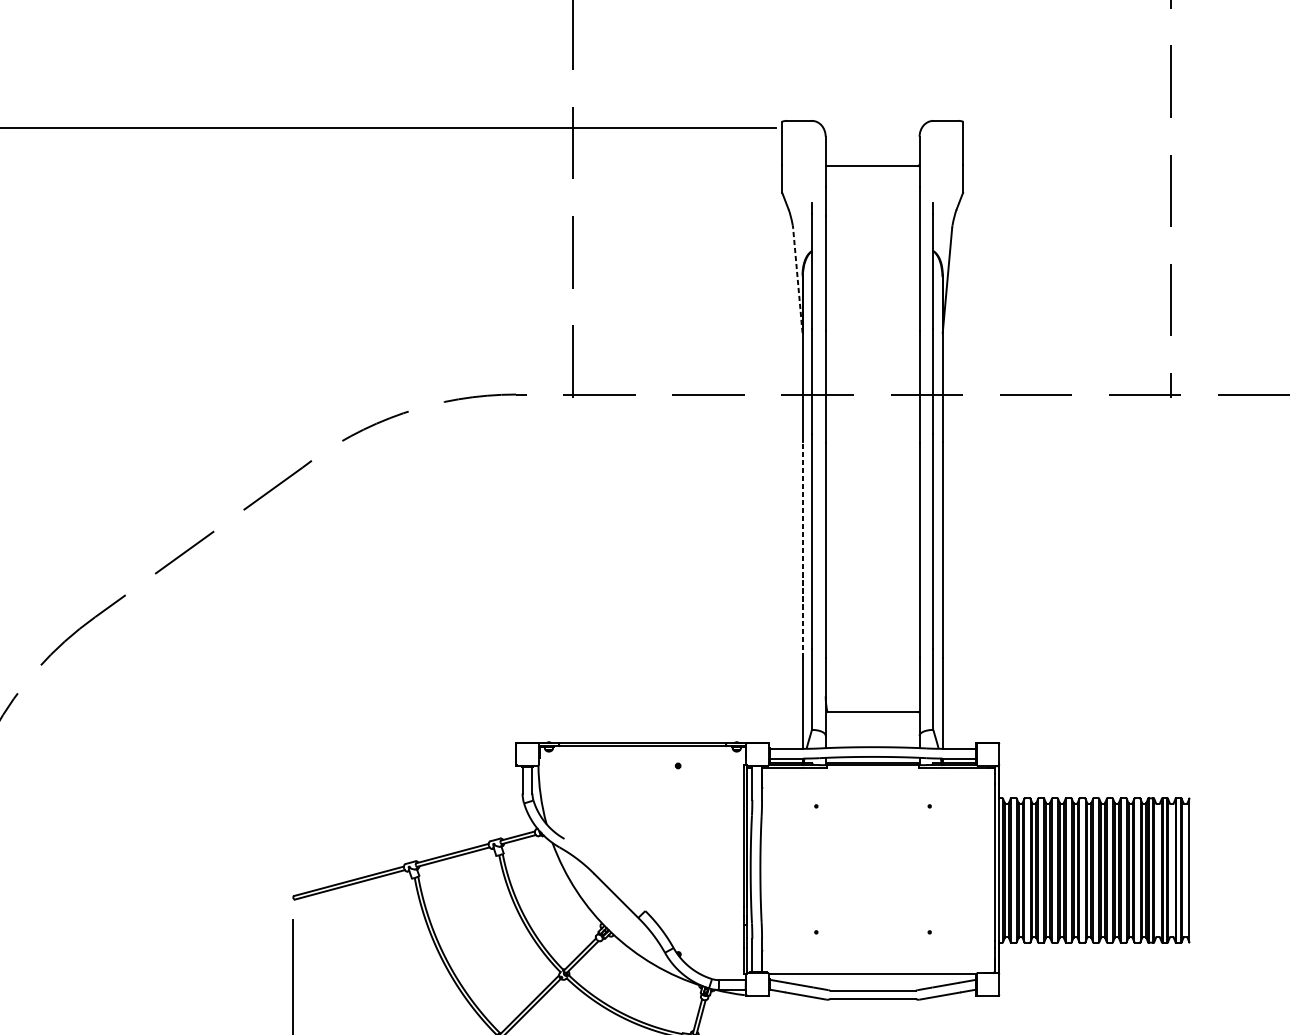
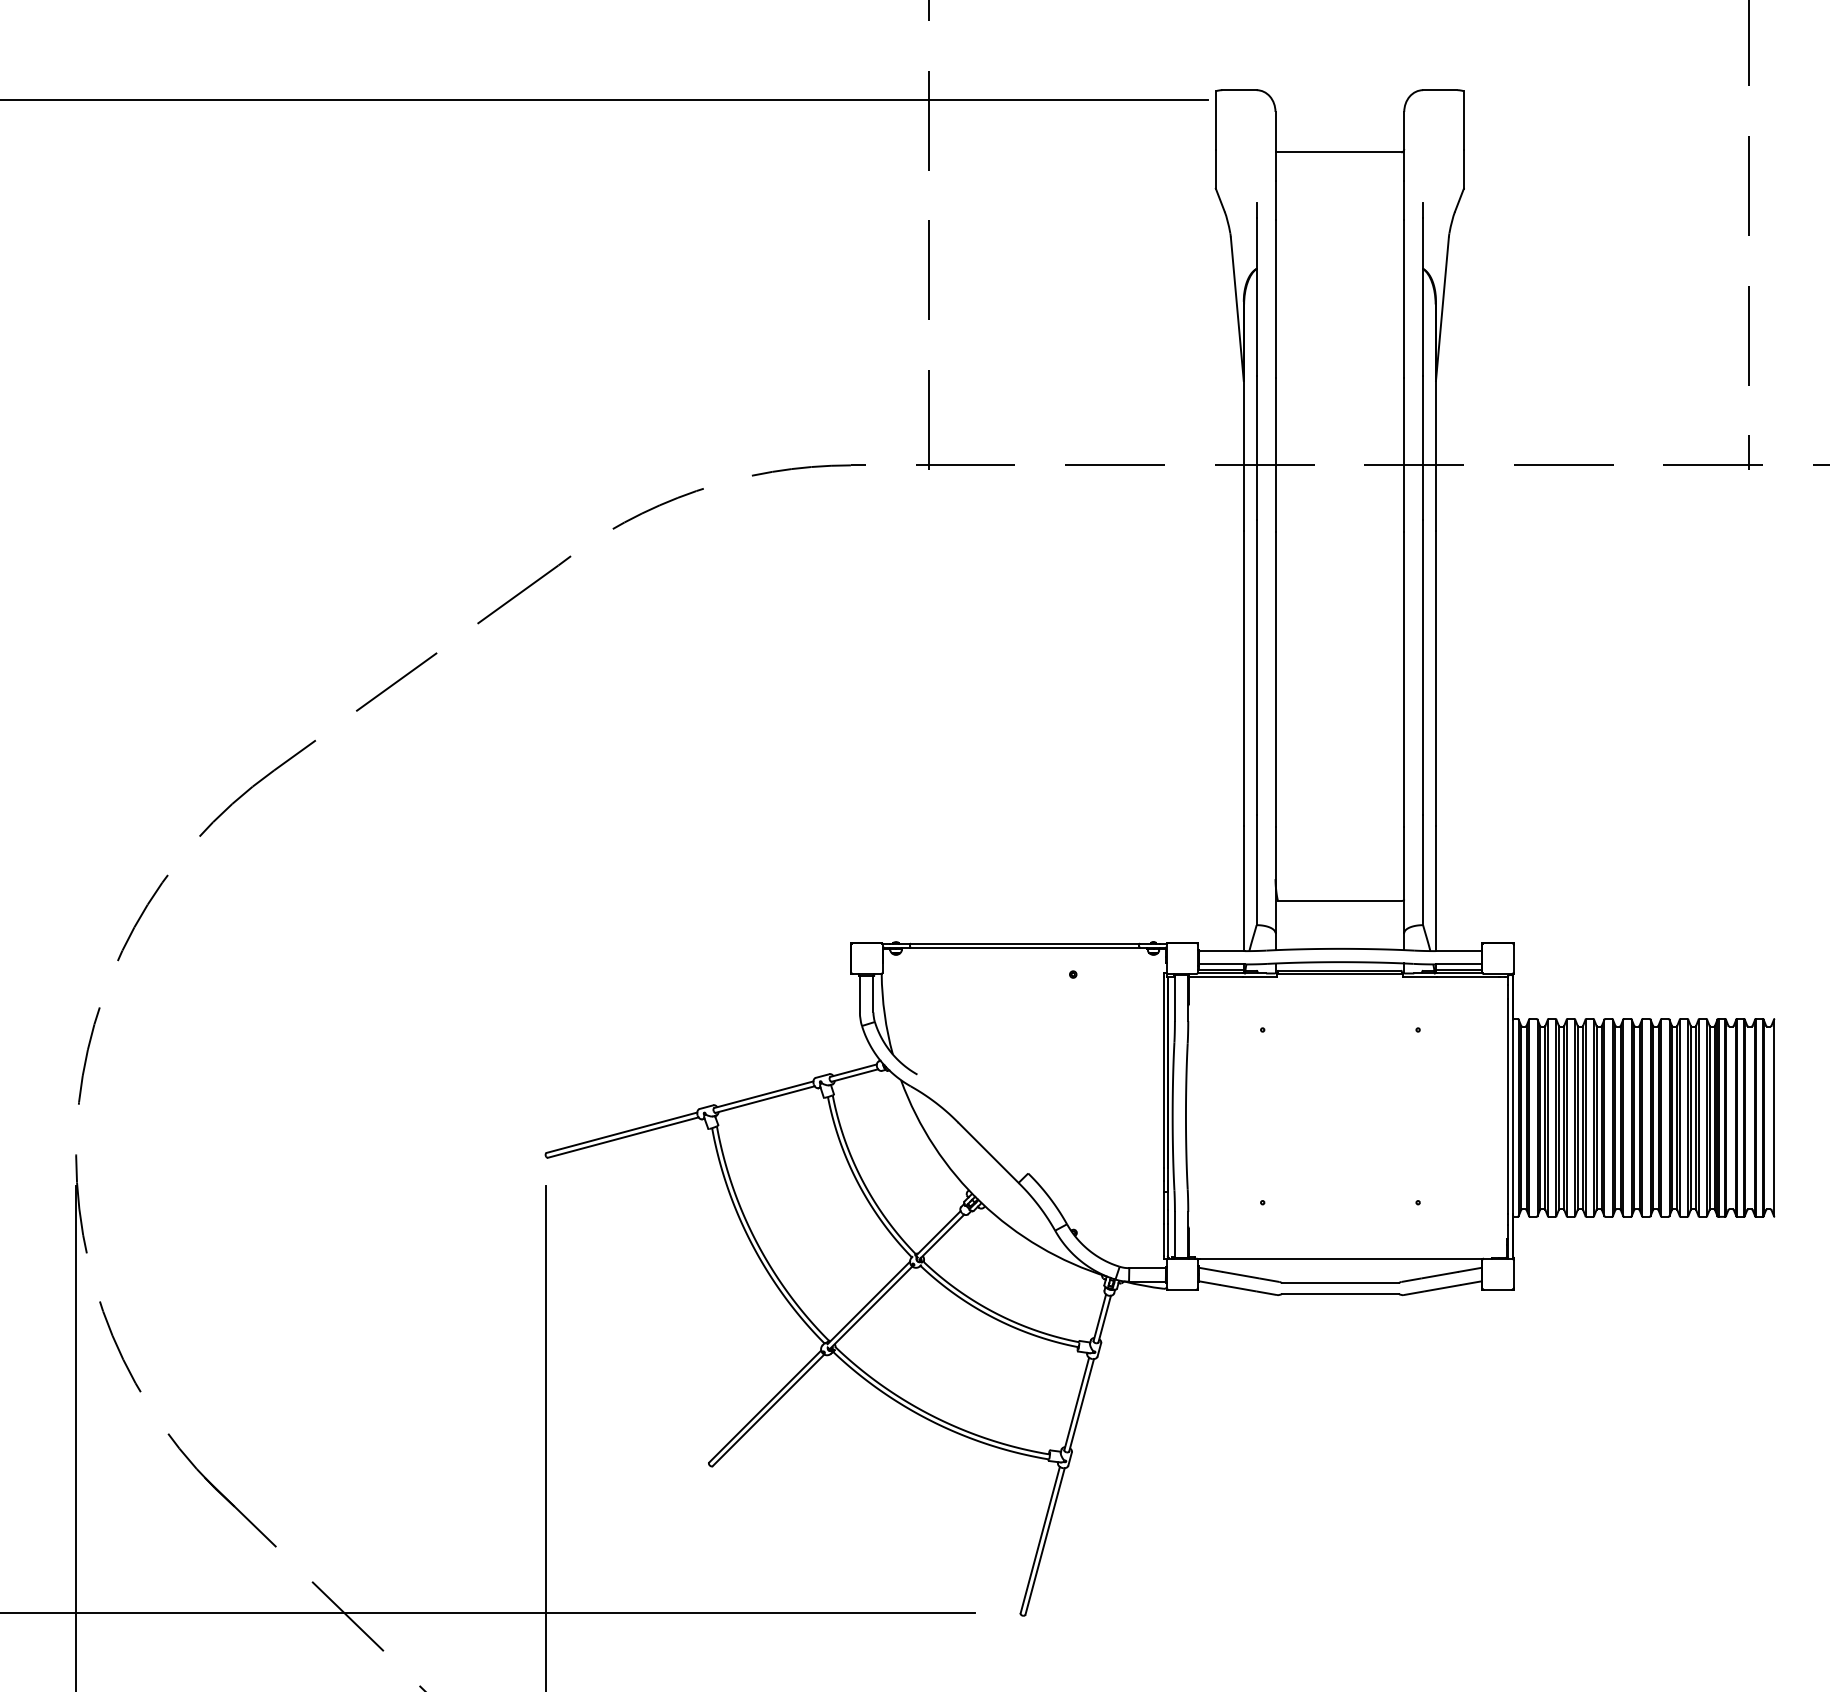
line: (797, 280) -> (1237, 308), dashed -> solid
line: (803, 549) -> (1244, 678), dashed -> solid

